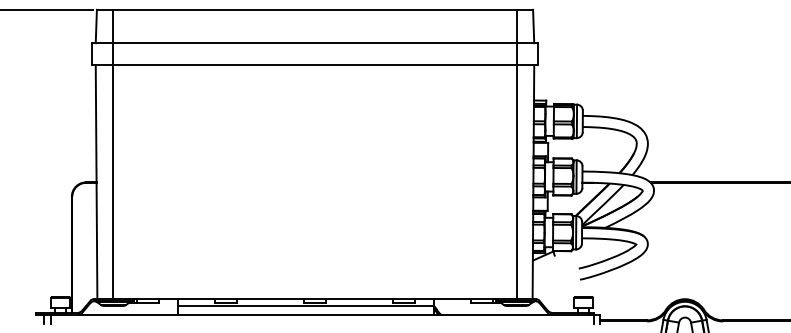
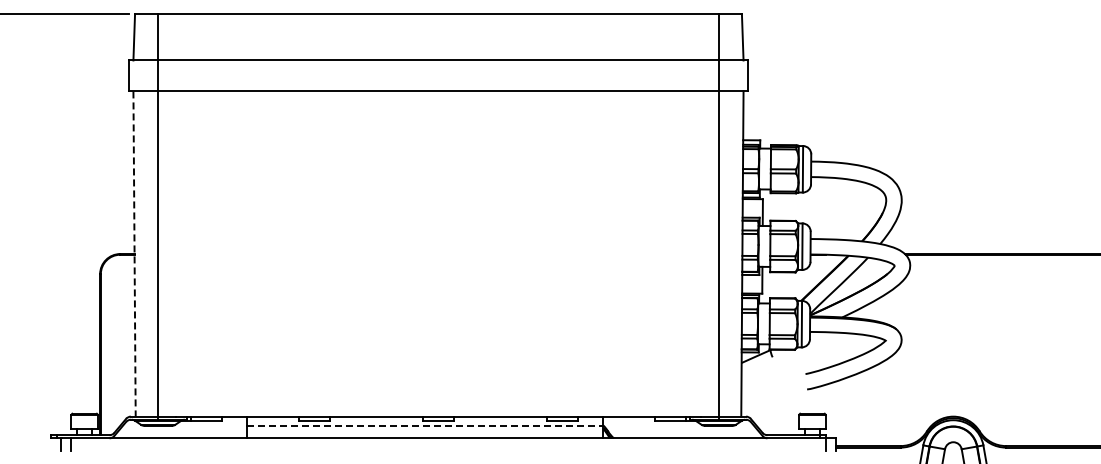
line: (96, 182) -> (134, 254), solid -> dashed
line: (305, 305) -> (425, 425), solid -> dashed

